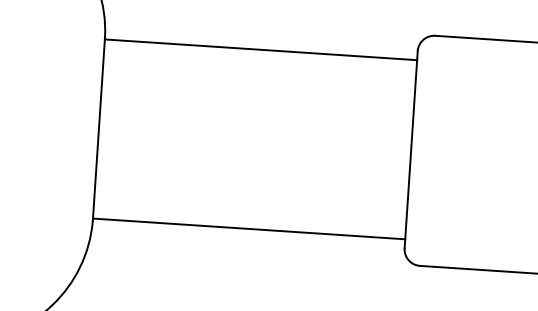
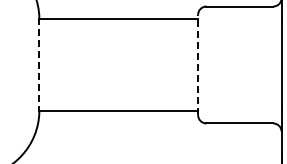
line: (99, 130) -> (39, 65), solid -> dashed
line: (412, 148) -> (198, 64), solid -> dashed

